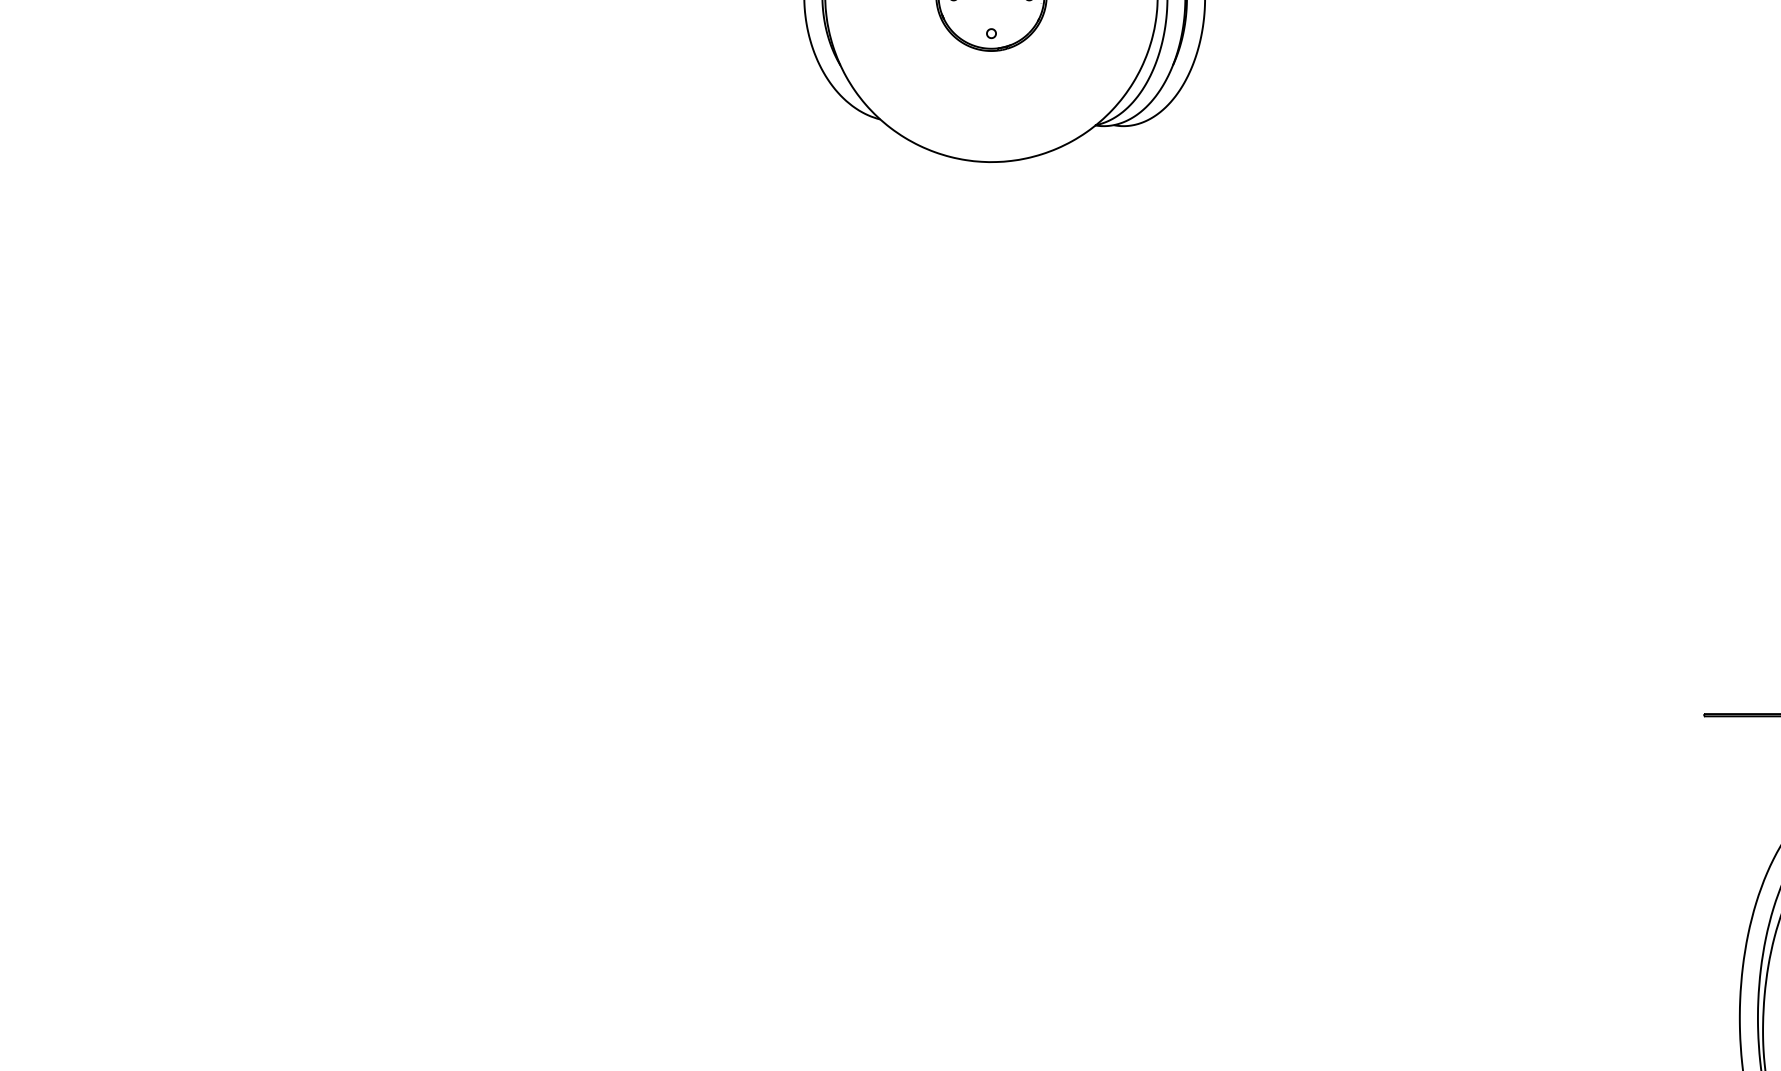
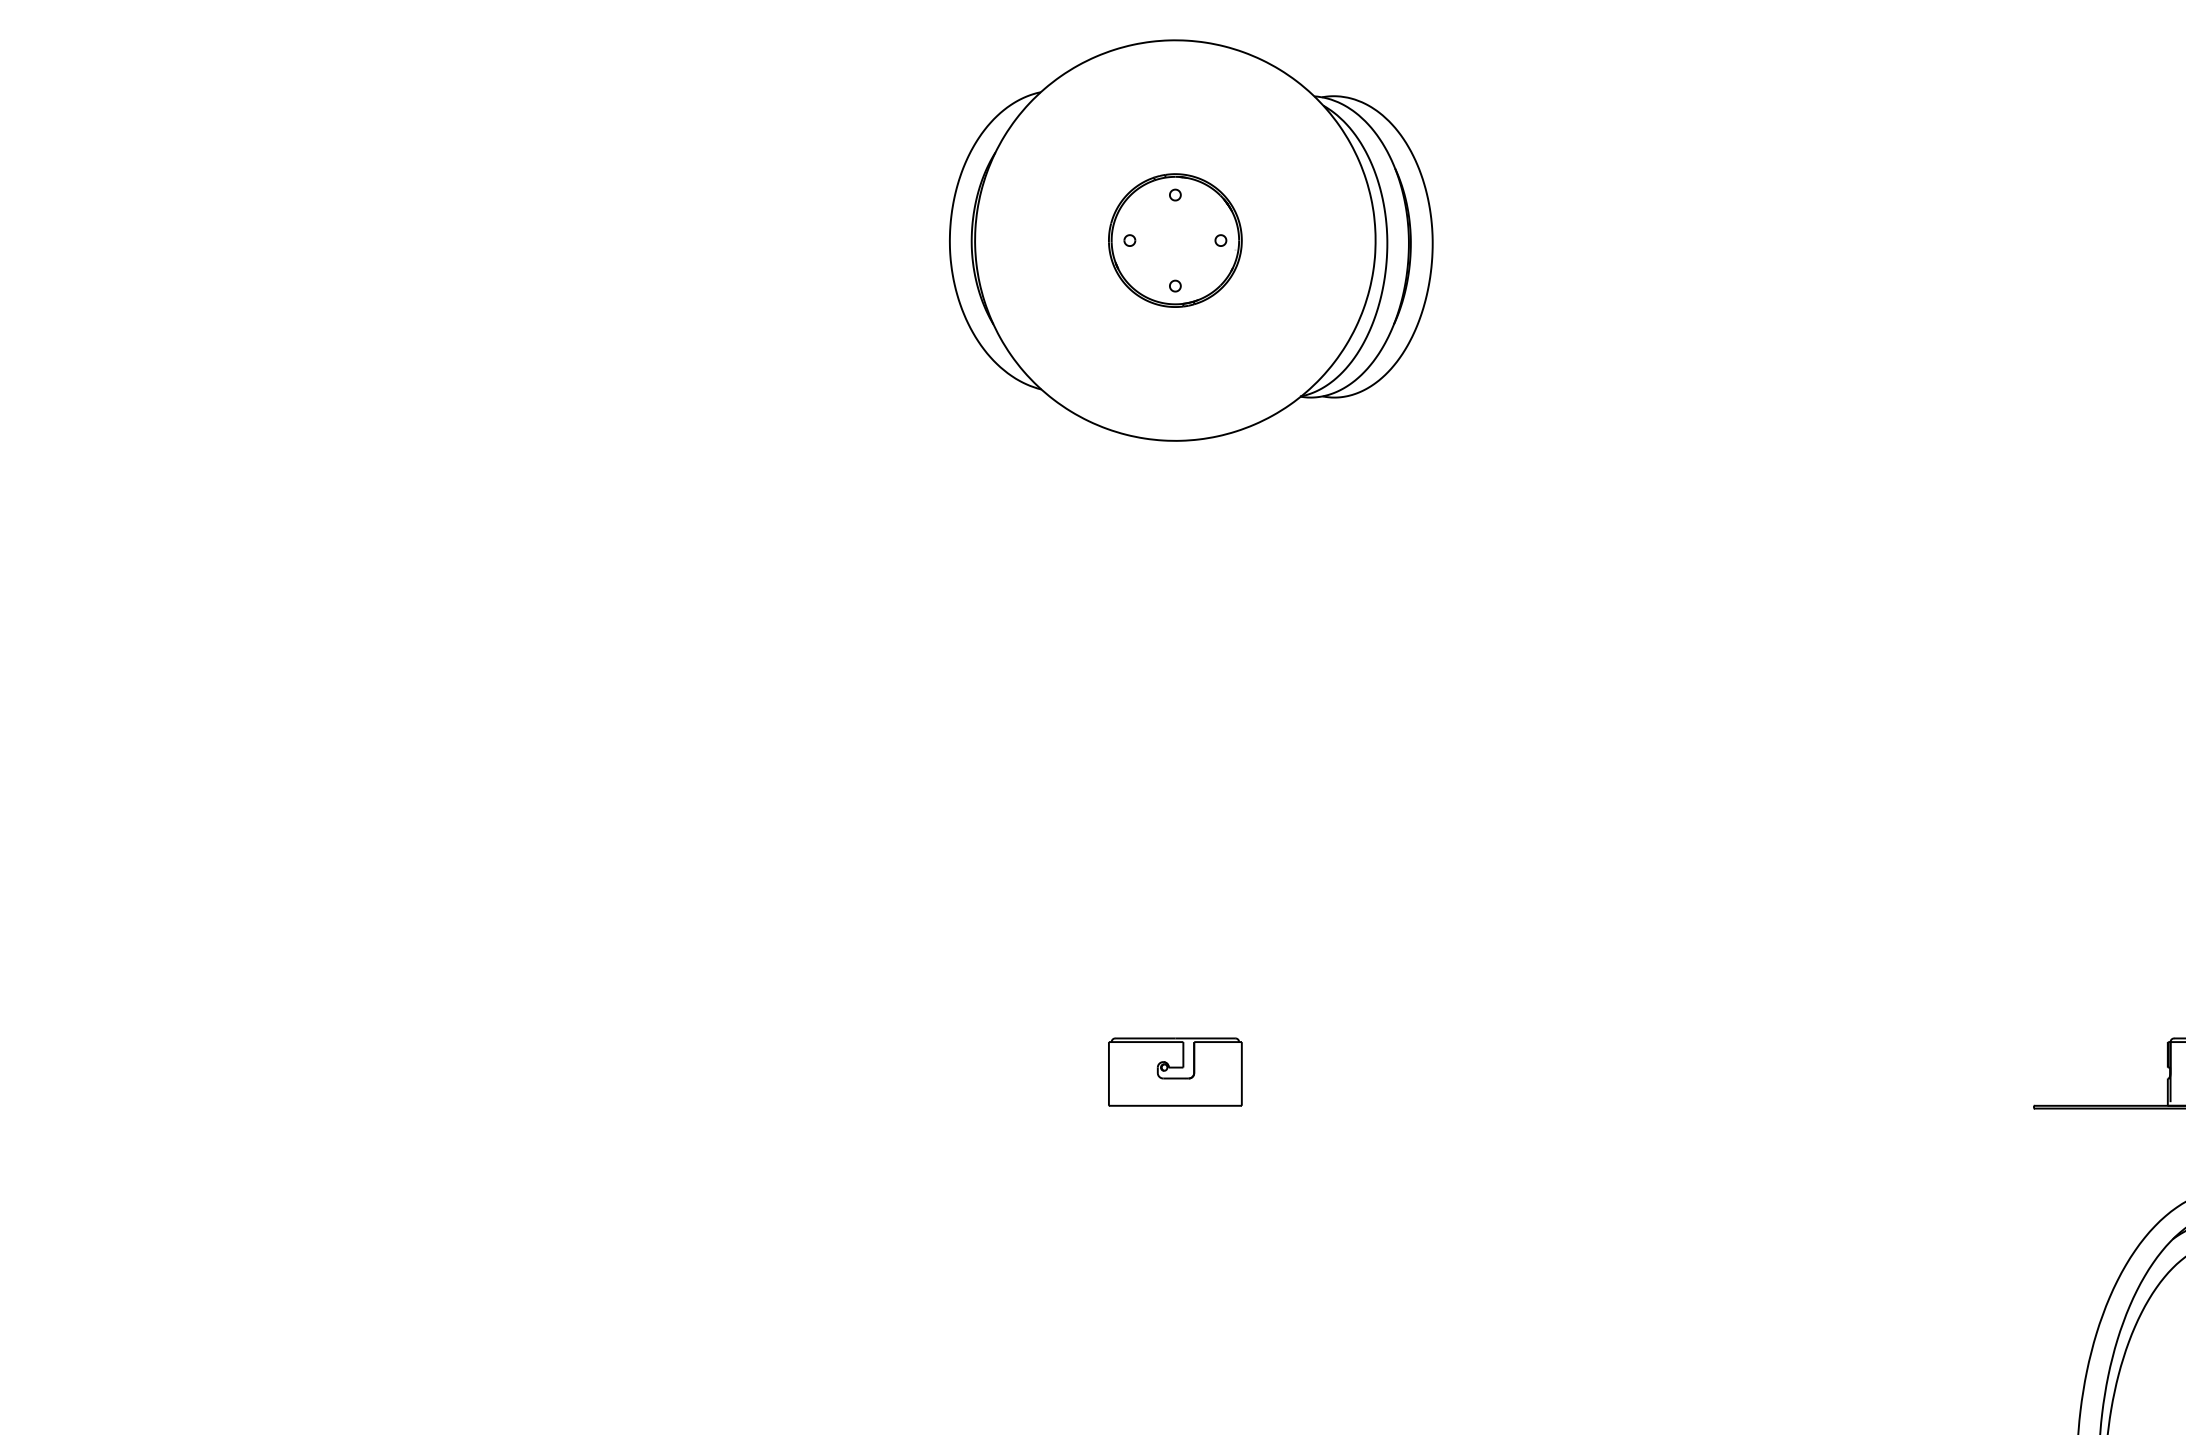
part: (991, 685) -> (1175, 1071), added

